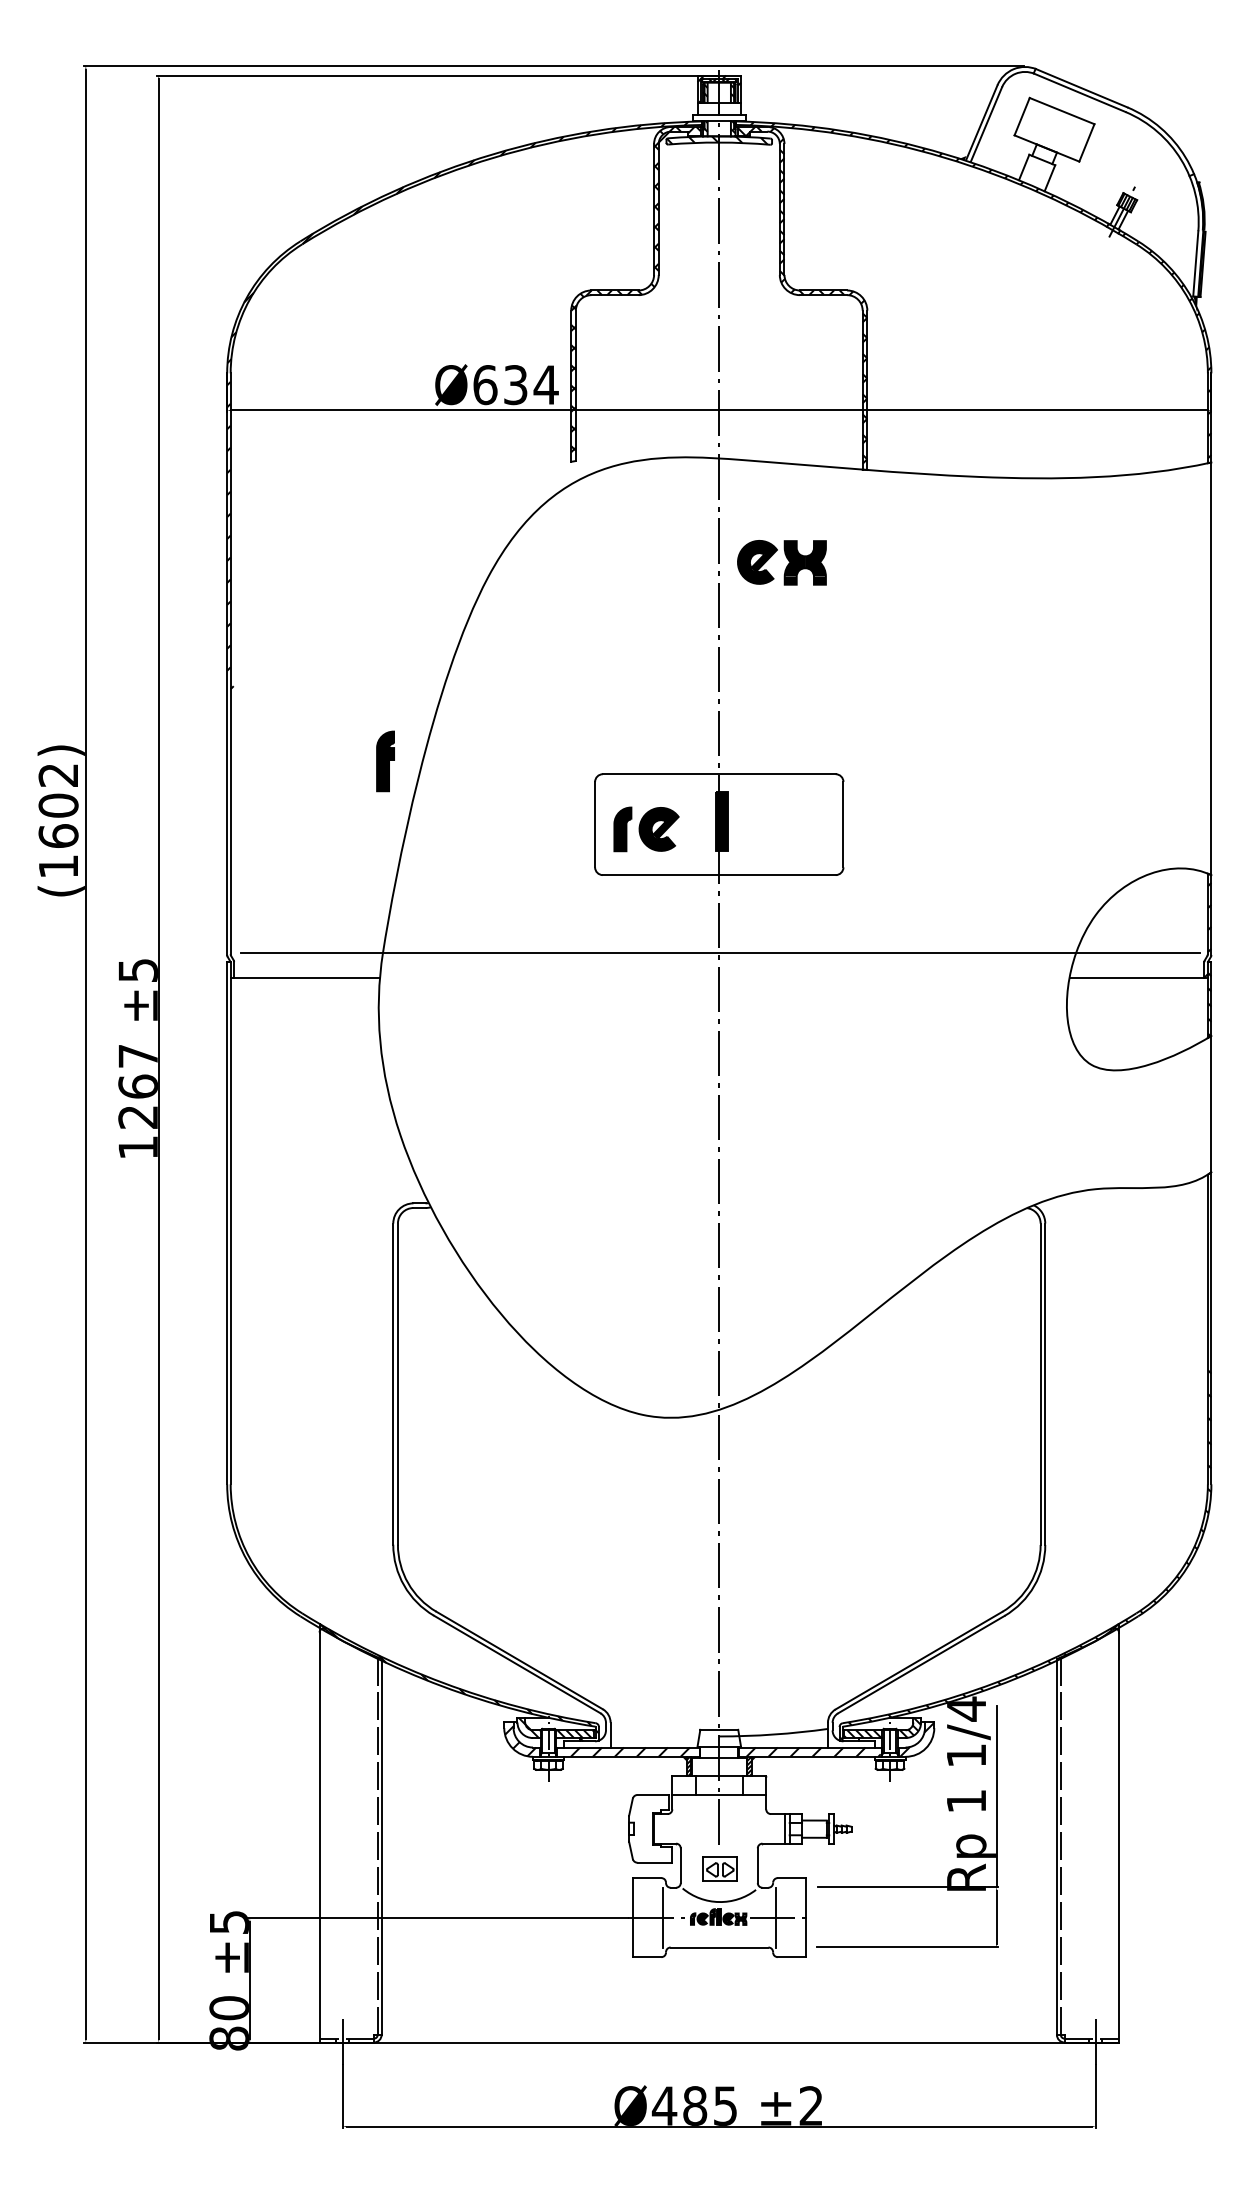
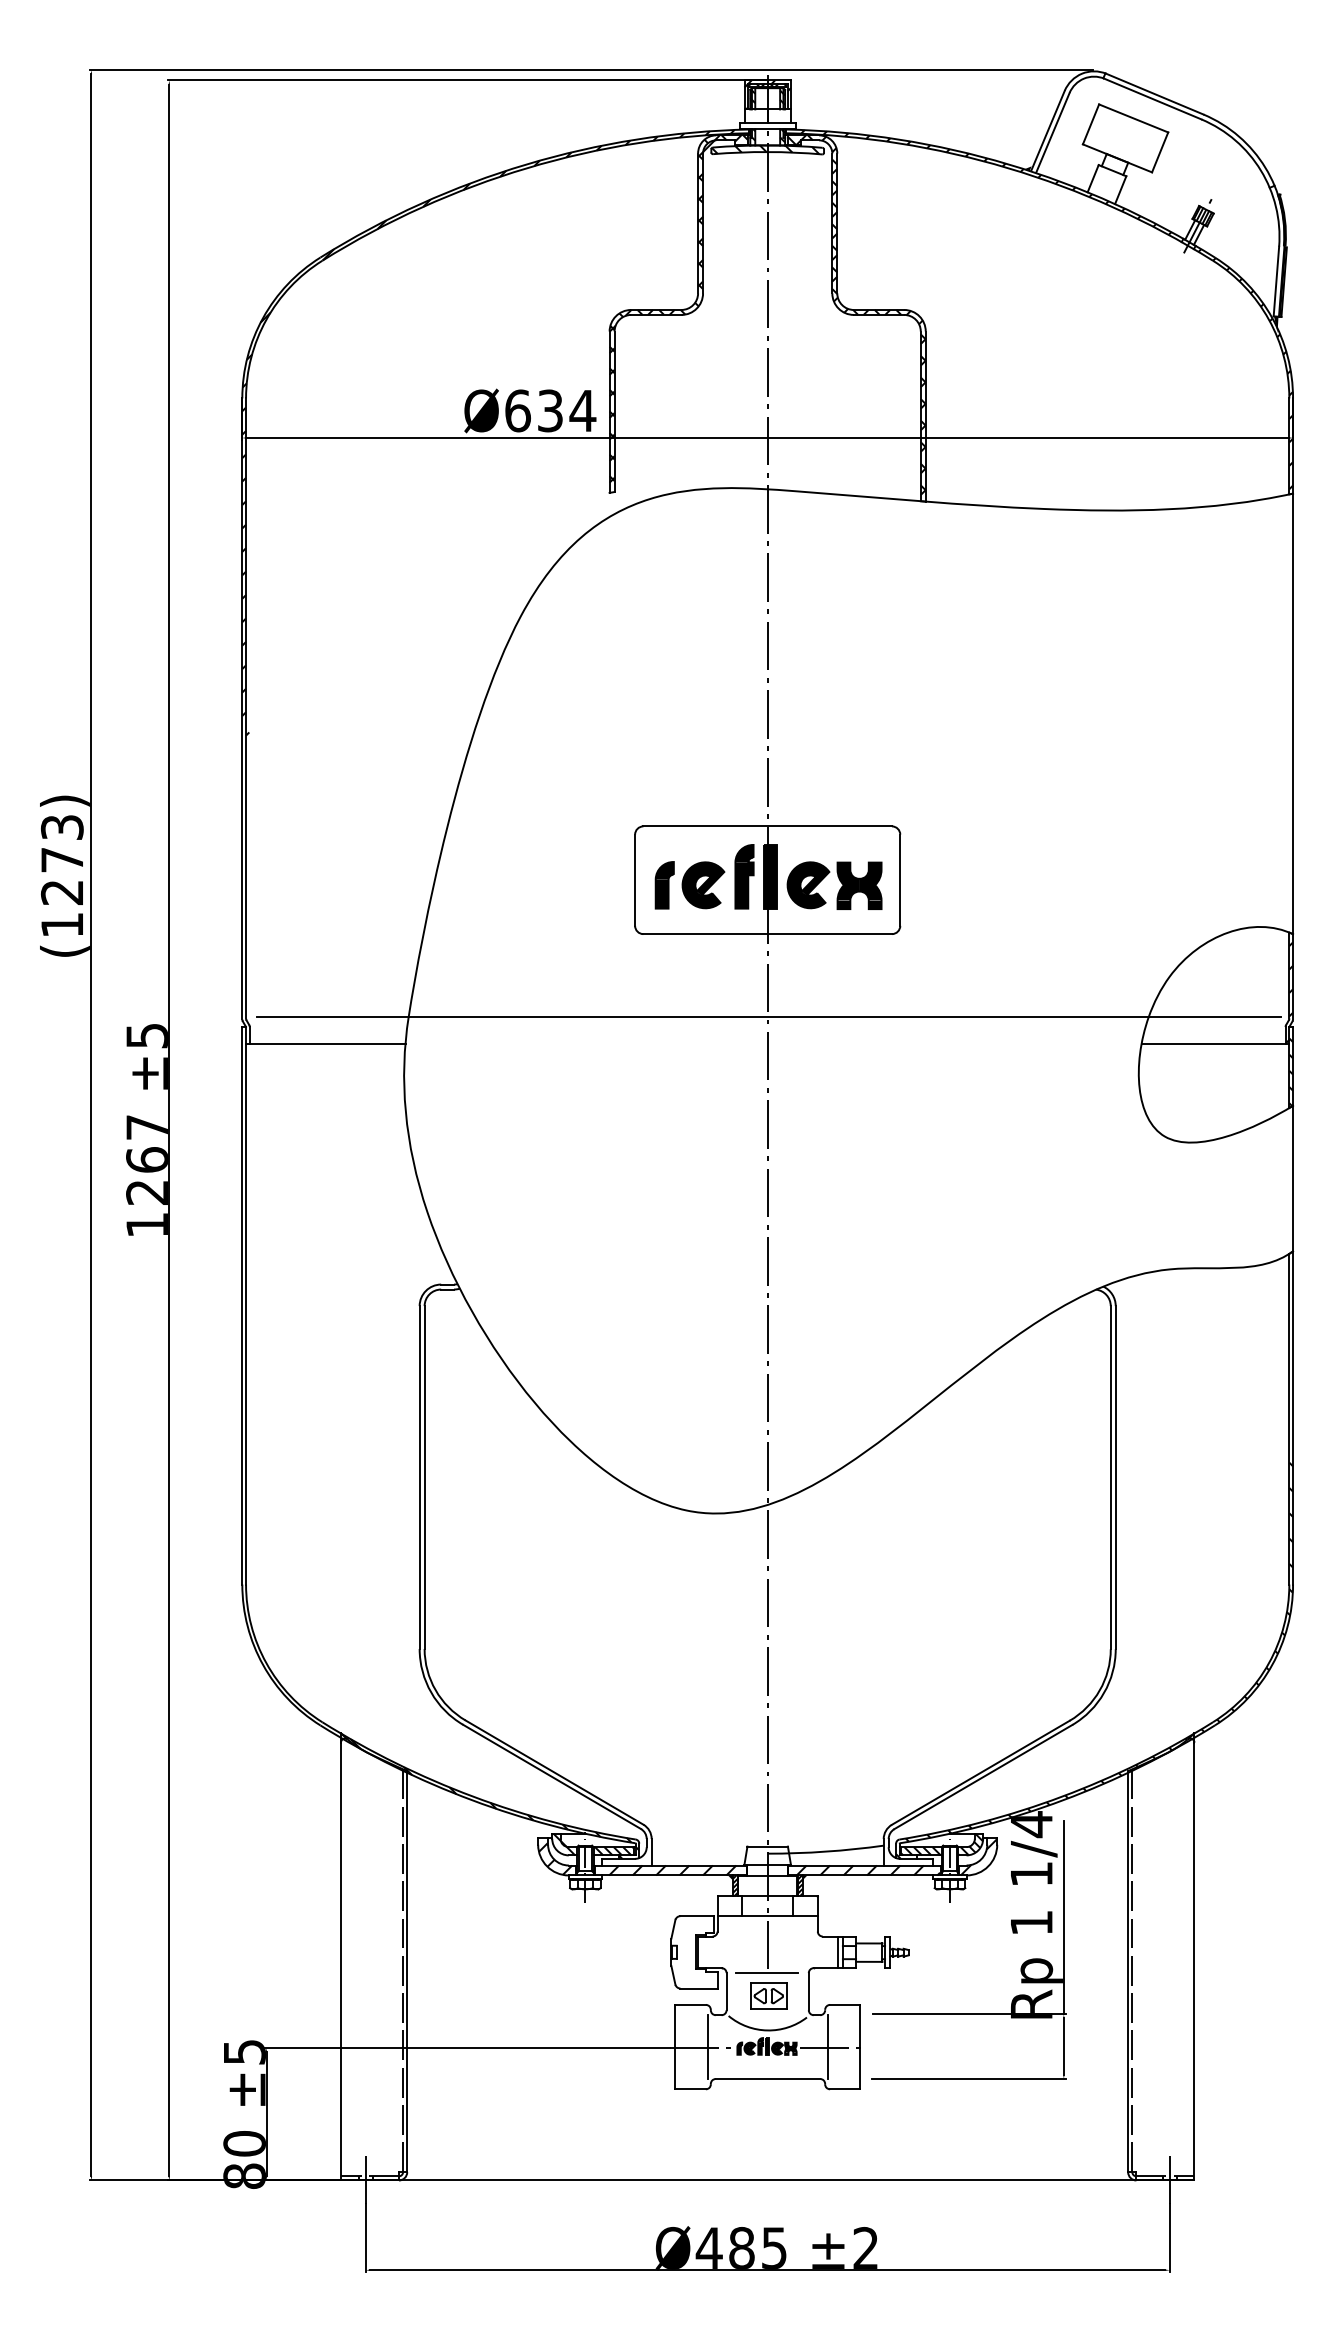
part: (787, 564) -> (840, 887), moved
part: (385, 761) -> (744, 876), moved
text: (58, 805) -> (62, 859), (1602) -> (1273)
line: (718, 1848) -> (766, 1973), added

